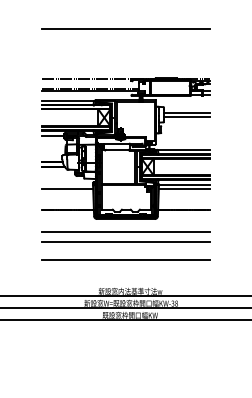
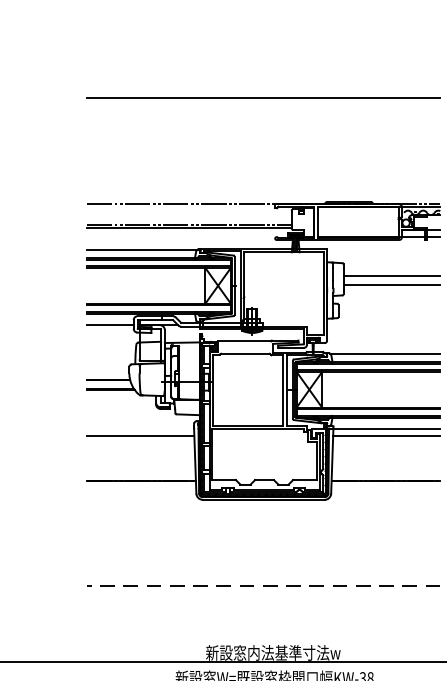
line: (125, 232) -> (262, 528), removed
line: (125, 242) -> (262, 549), removed
line: (125, 259) -> (262, 585), solid -> dashed

